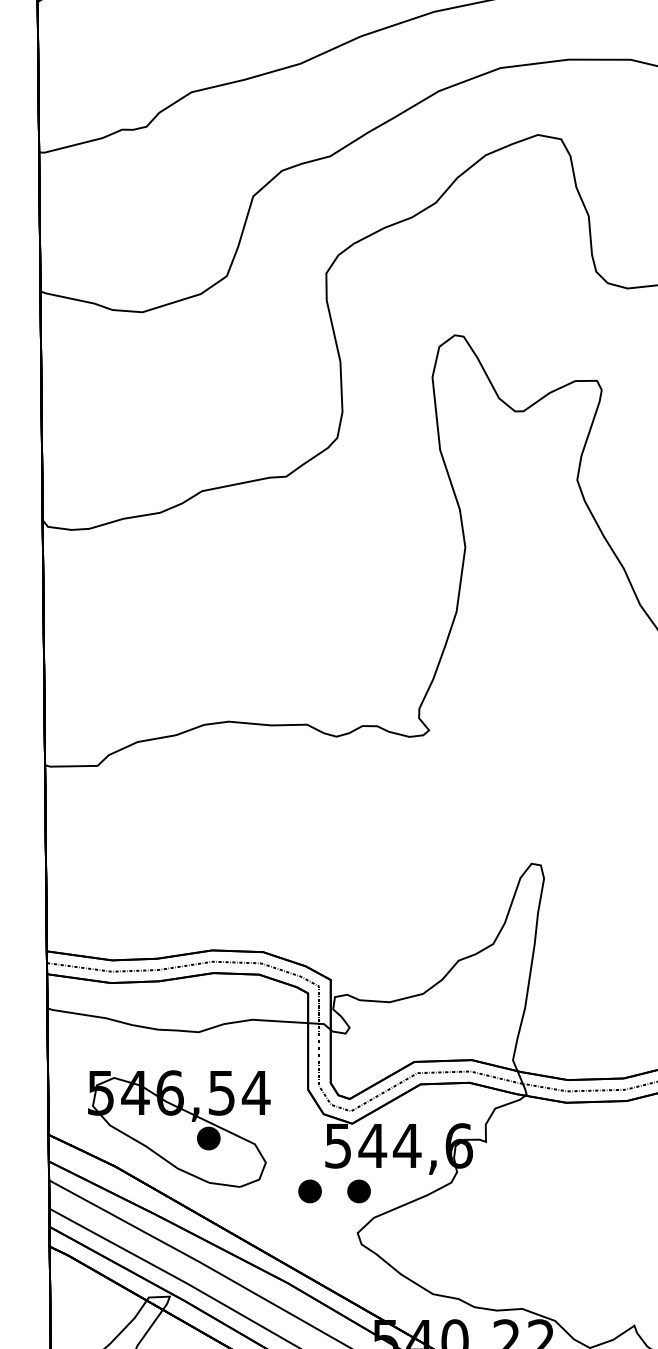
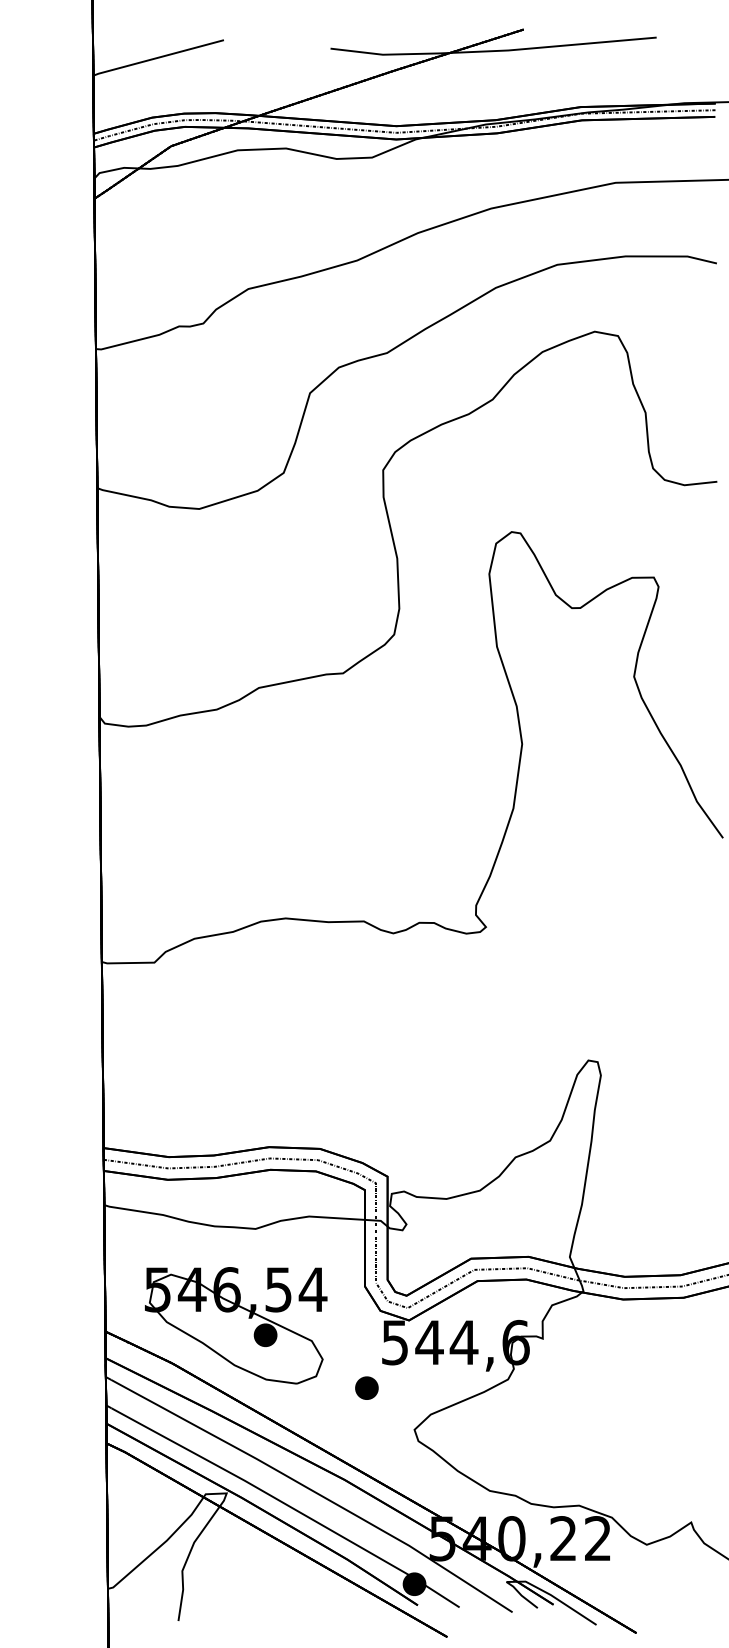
part: (358, 1190) -> (415, 1387), removed

